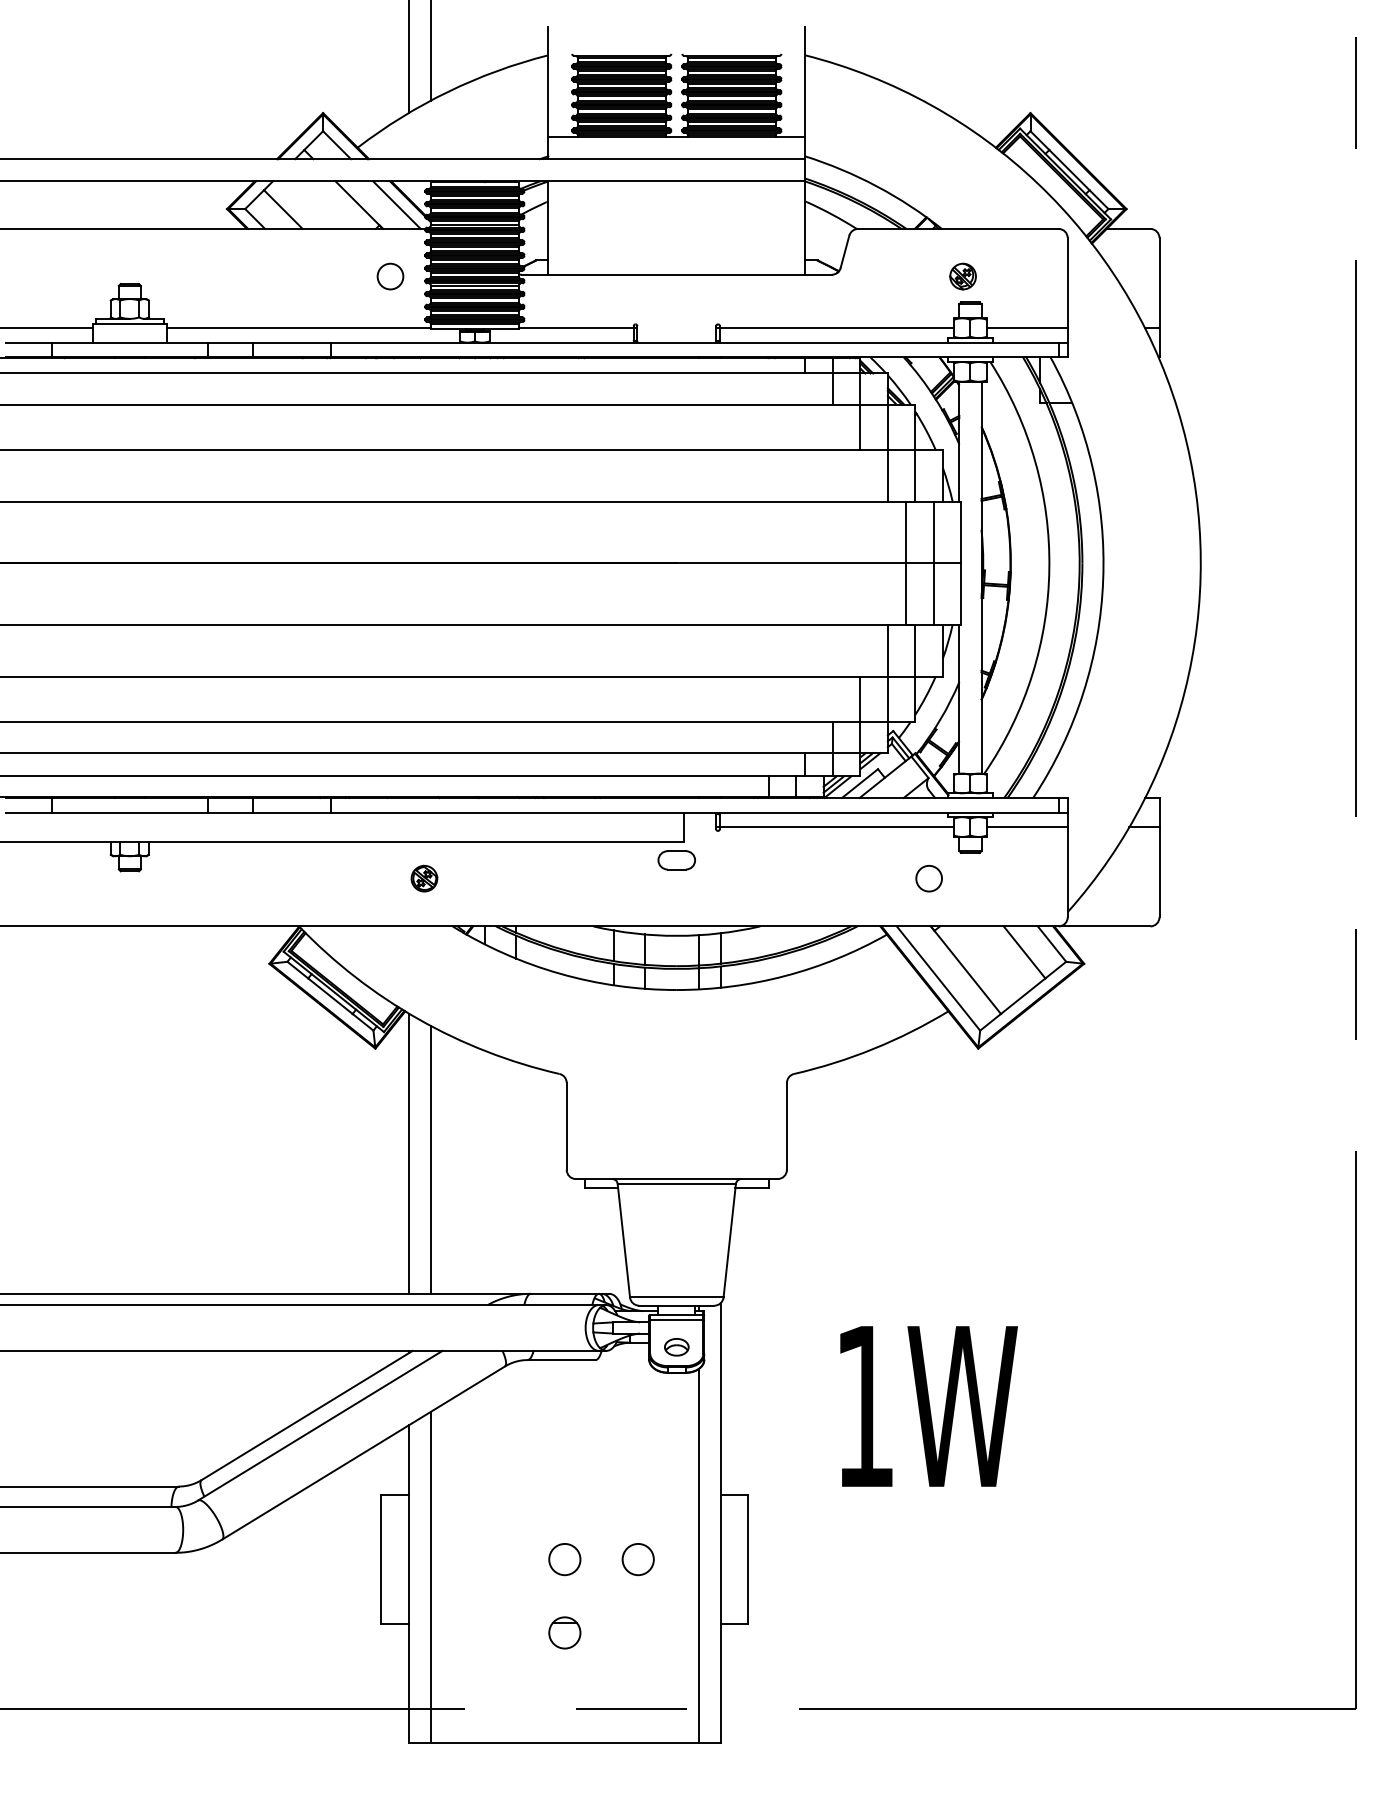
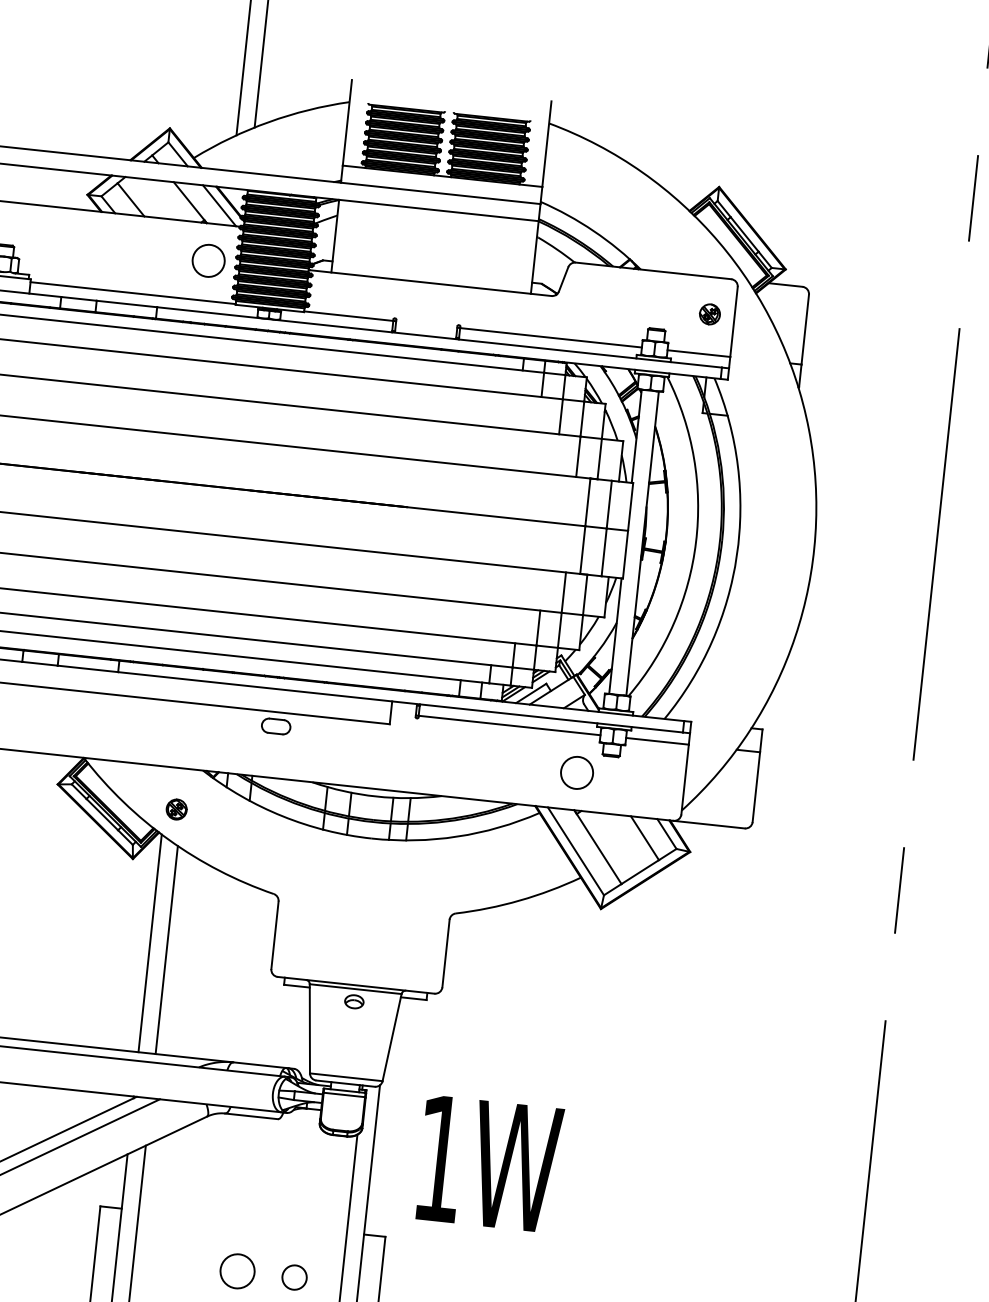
circle: (390, 276) -> (208, 260), size x1.6
part: (962, 276) -> (709, 314), moved
part: (676, 860) -> (275, 726), moved
part: (424, 878) -> (176, 809), moved
circle: (928, 878) -> (576, 772), size x1.6
part: (676, 1347) -> (354, 1001), moved
text: (928, 1406) -> (489, 1164), moved
circle: (564, 1559) -> (237, 1271), size x1.4

